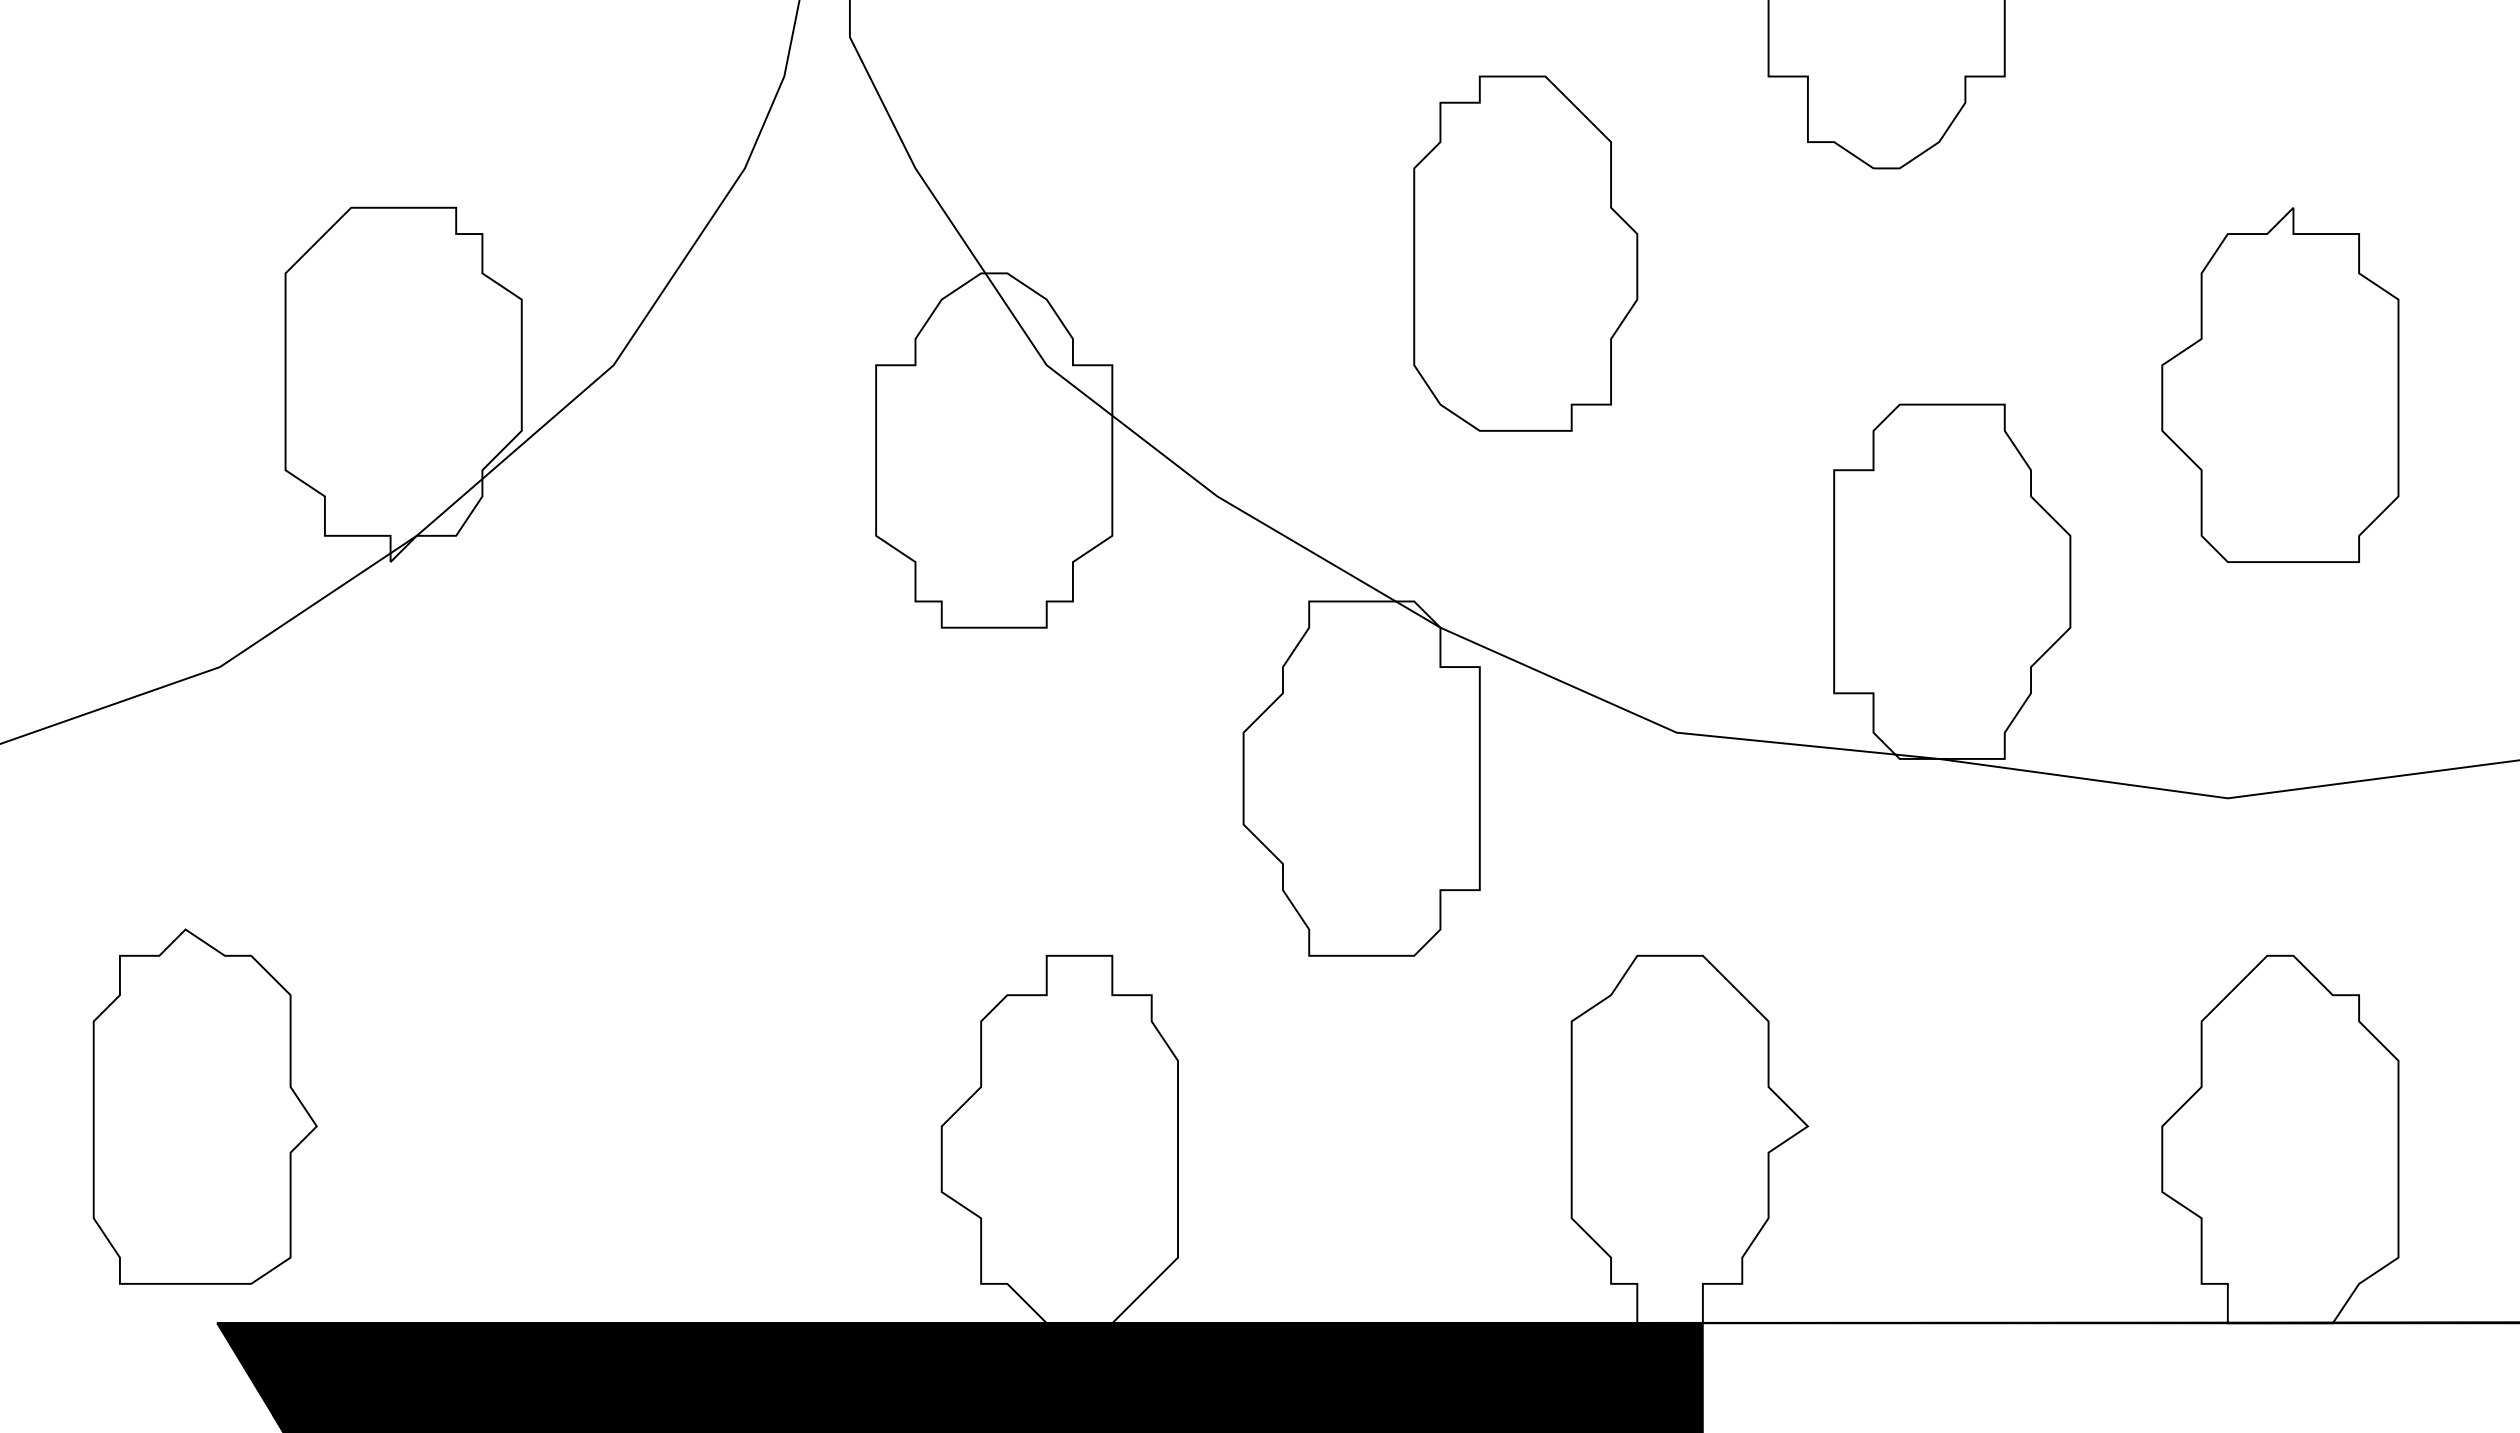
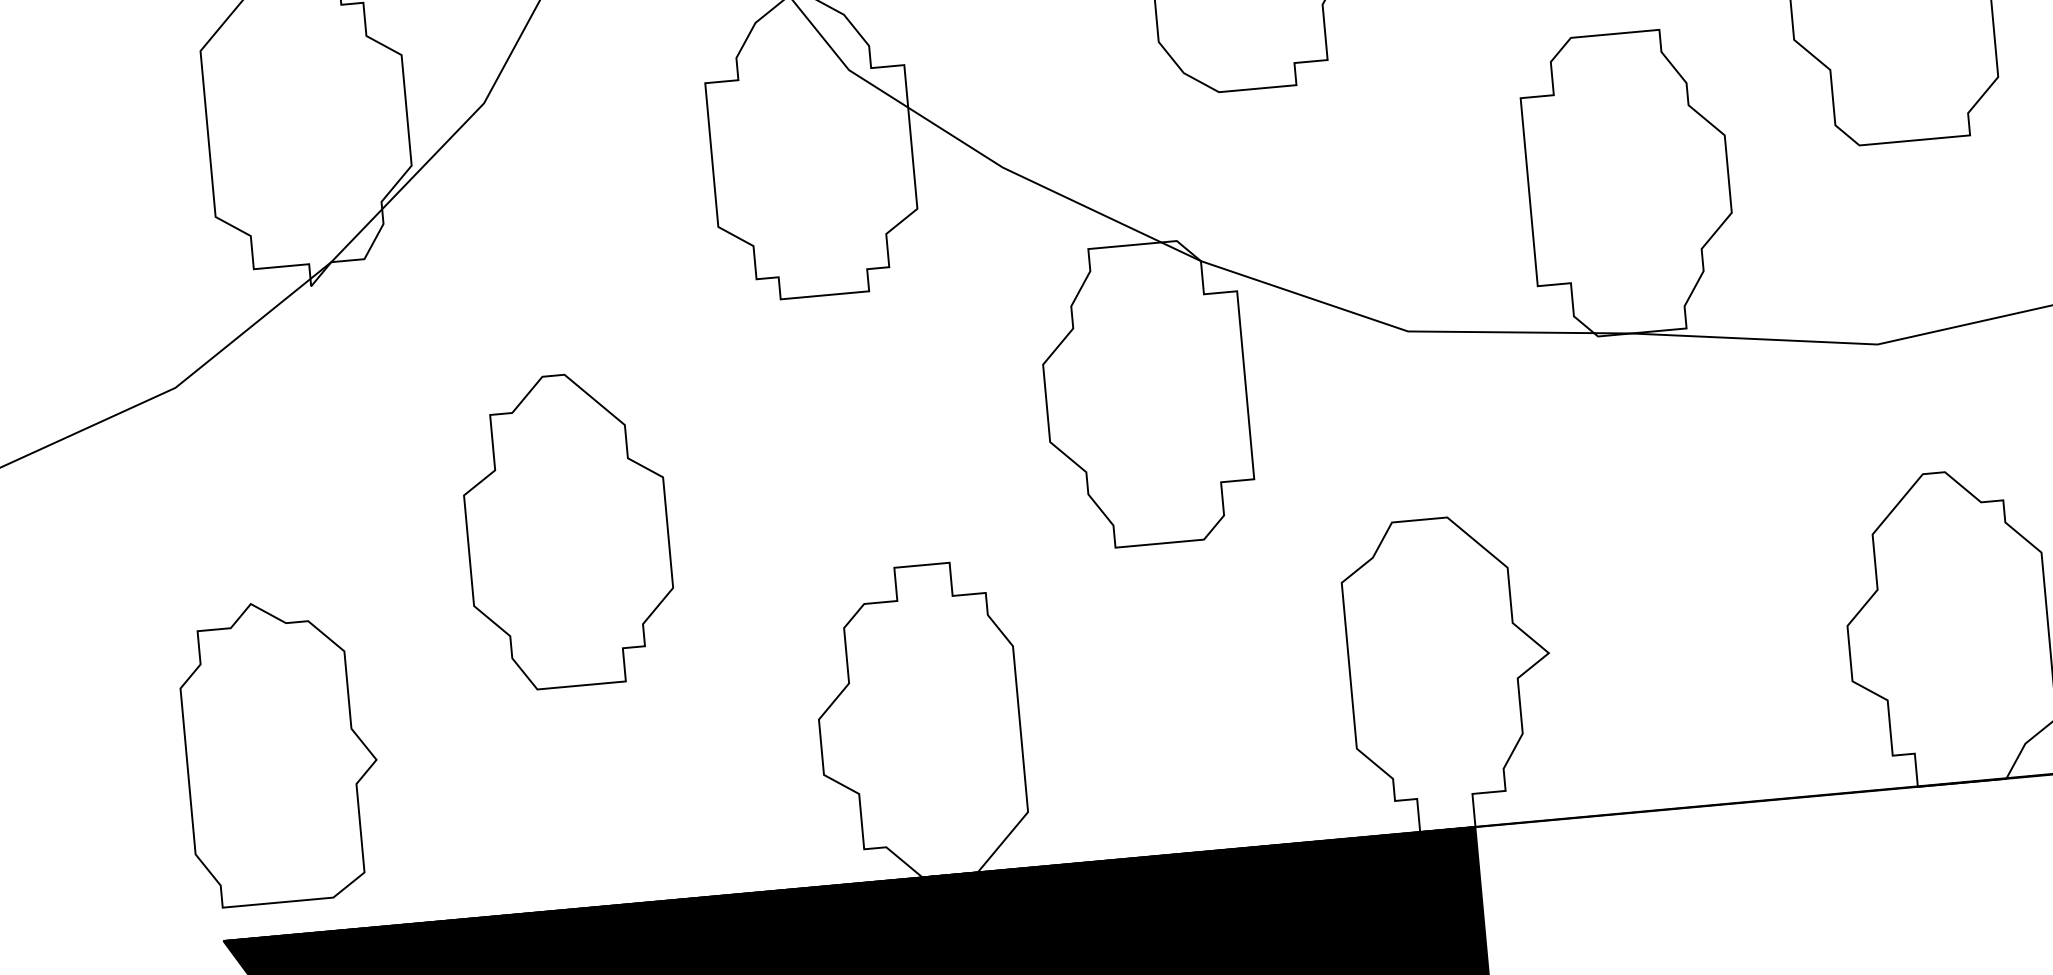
part: (666, 876) -> (567, 530), added
part: (204, 1106) -> (280, 751), moved

